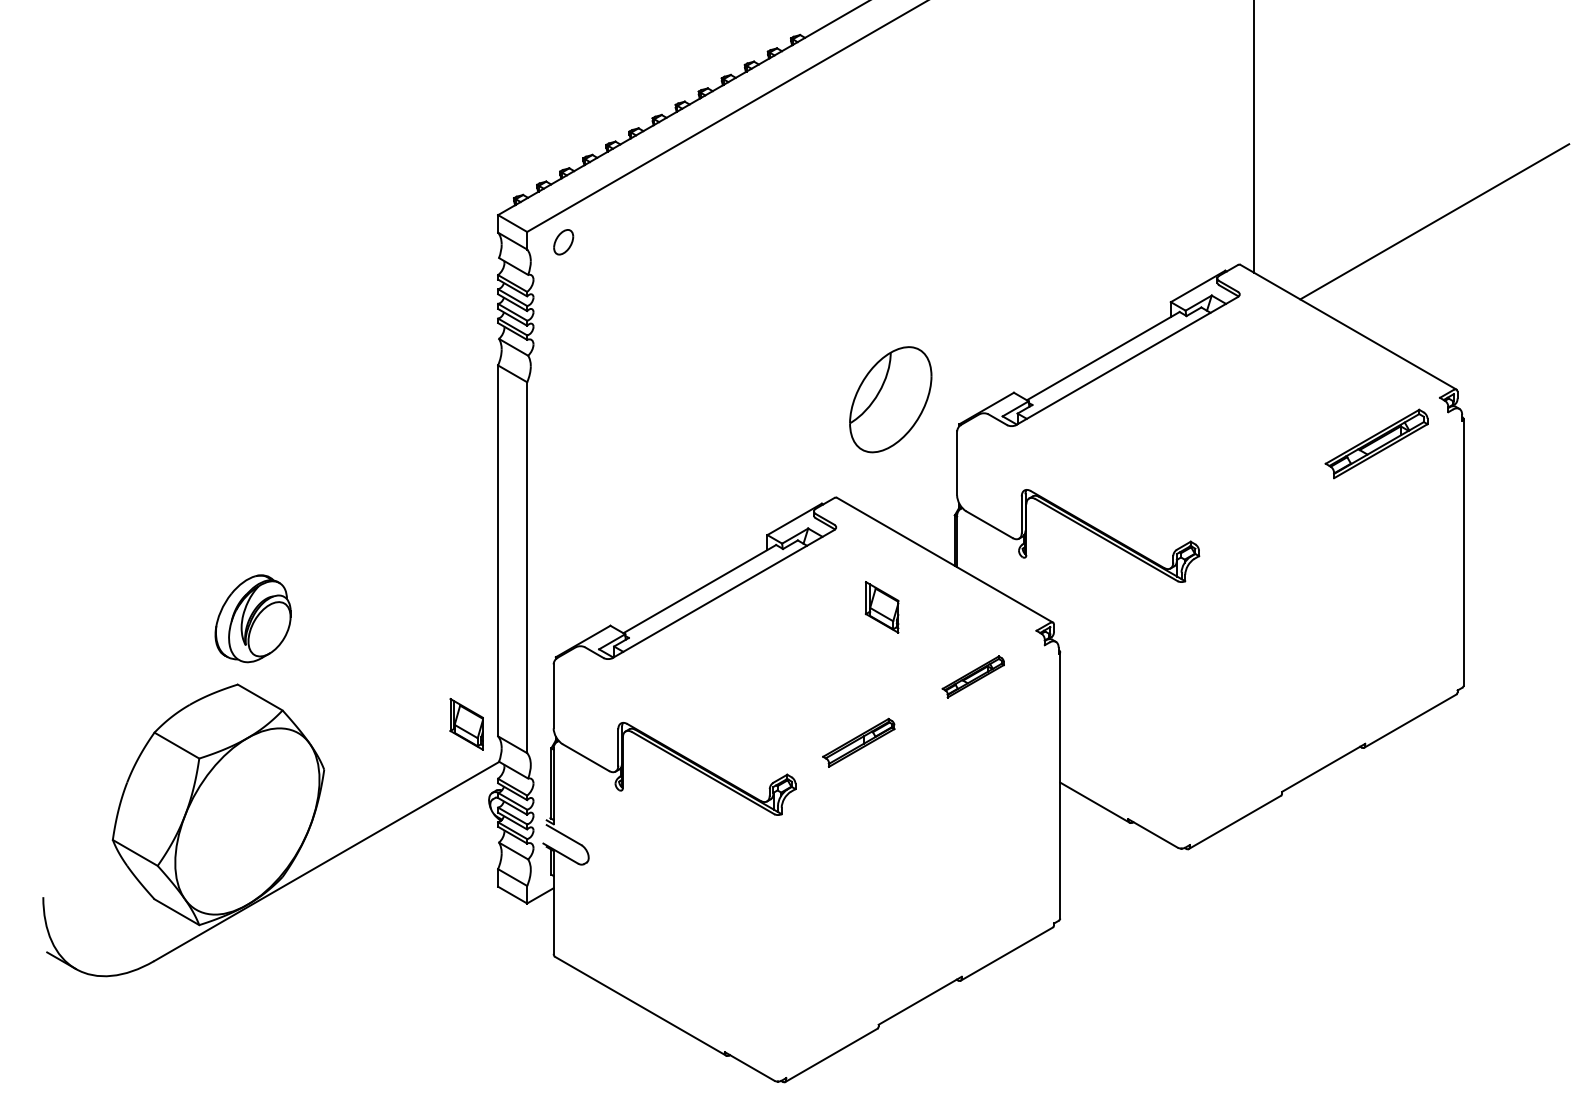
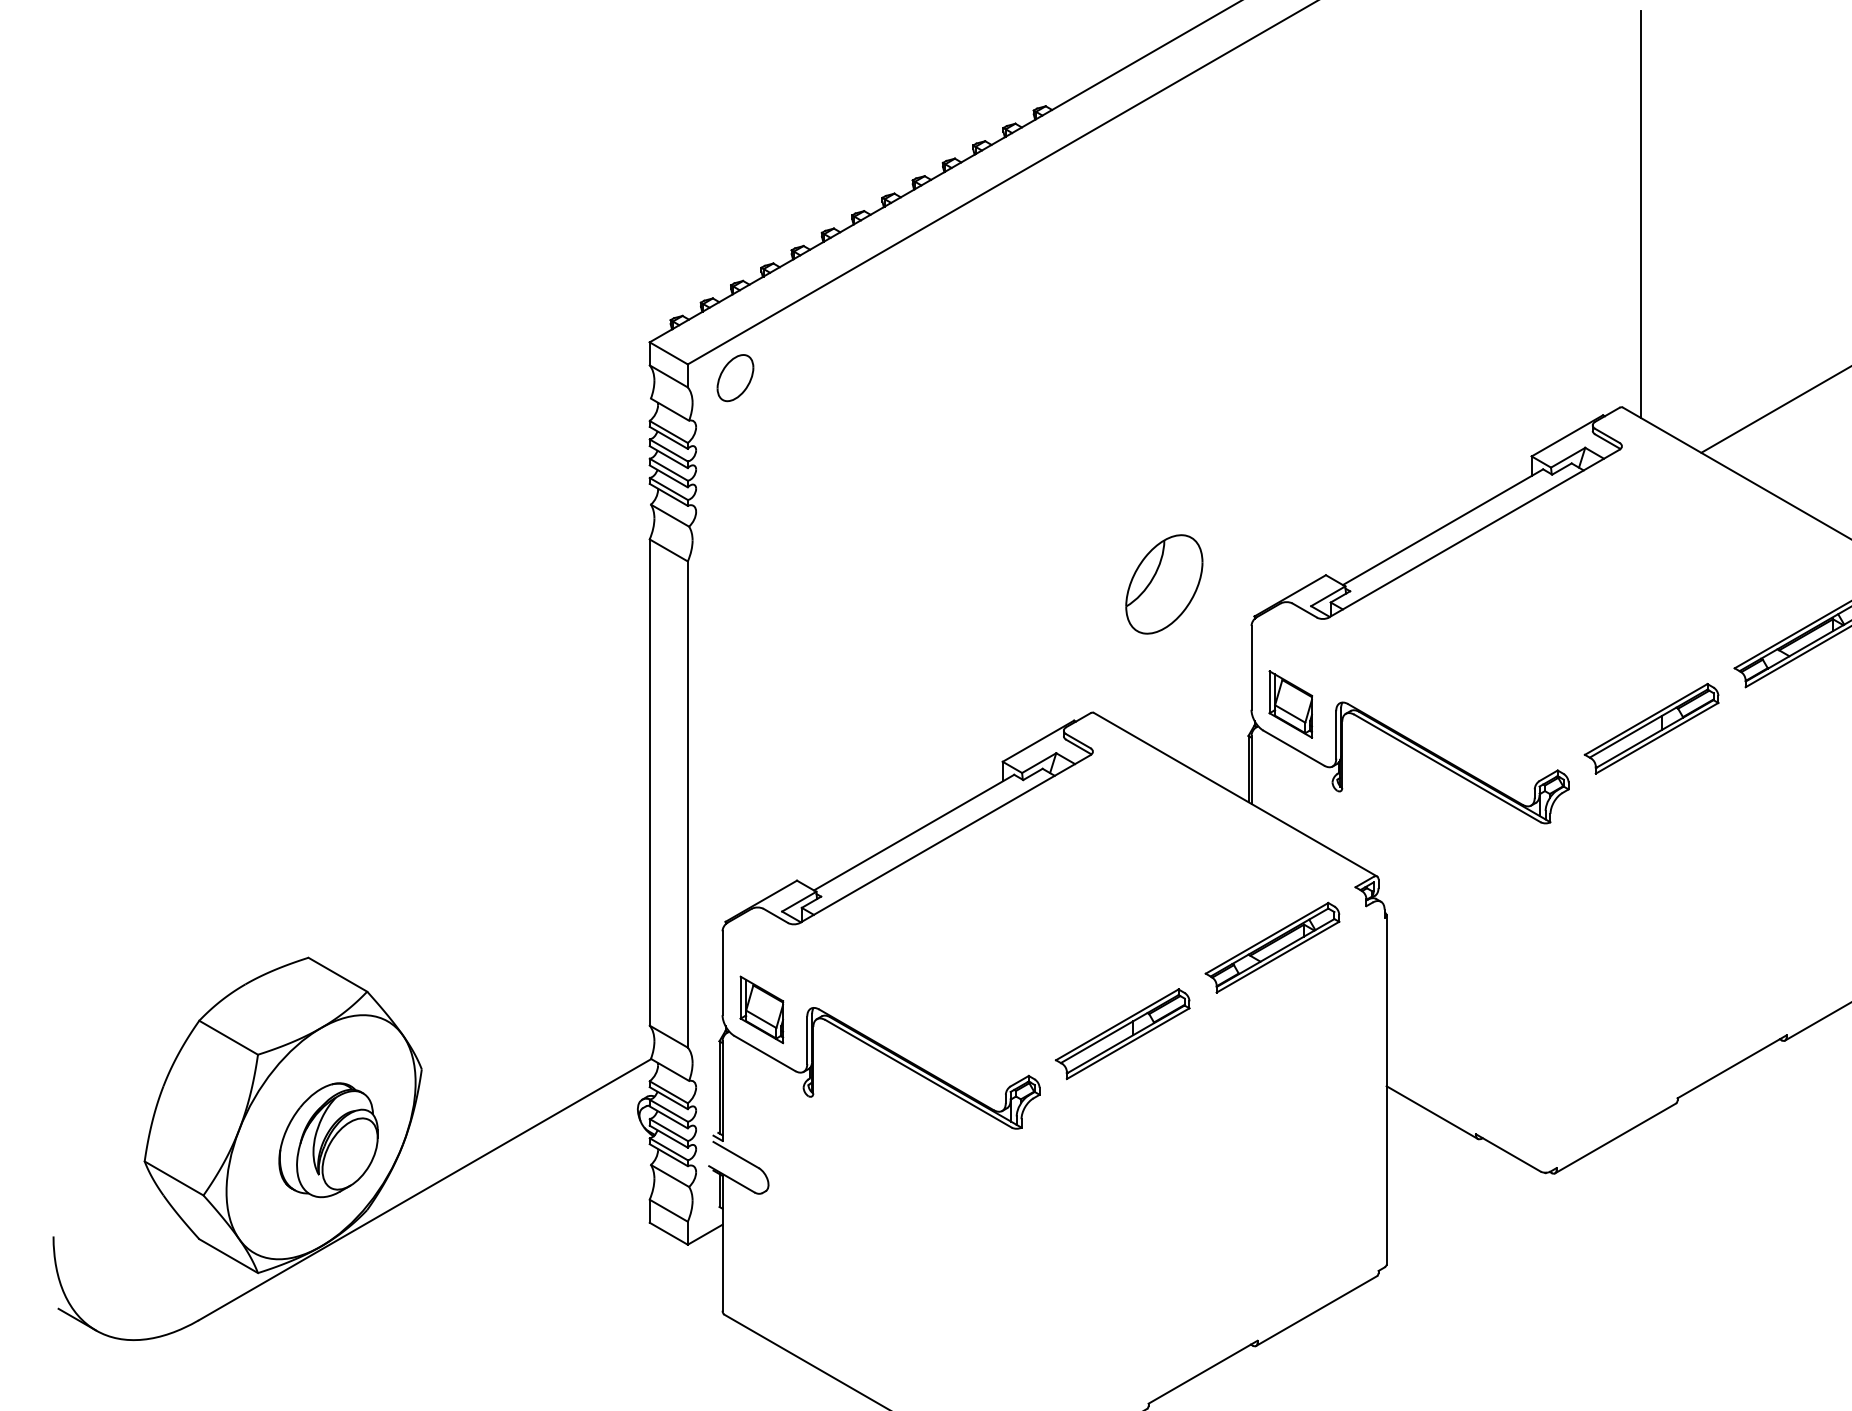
part: (563, 241) -> (735, 376), size x1.43
part: (890, 399) -> (1164, 584), size x0.71
part: (1262, 509) -> (1651, 728), added
part: (881, 607) -> (1289, 704), moved
part: (252, 618) -> (327, 1139), moved
part: (973, 676) -> (1272, 947), size x1.67
part: (466, 724) -> (761, 1010), moved
part: (858, 742) -> (1122, 1033), size x1.43

